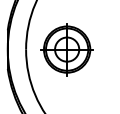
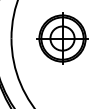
part: (66, 49) -> (61, 38), moved

